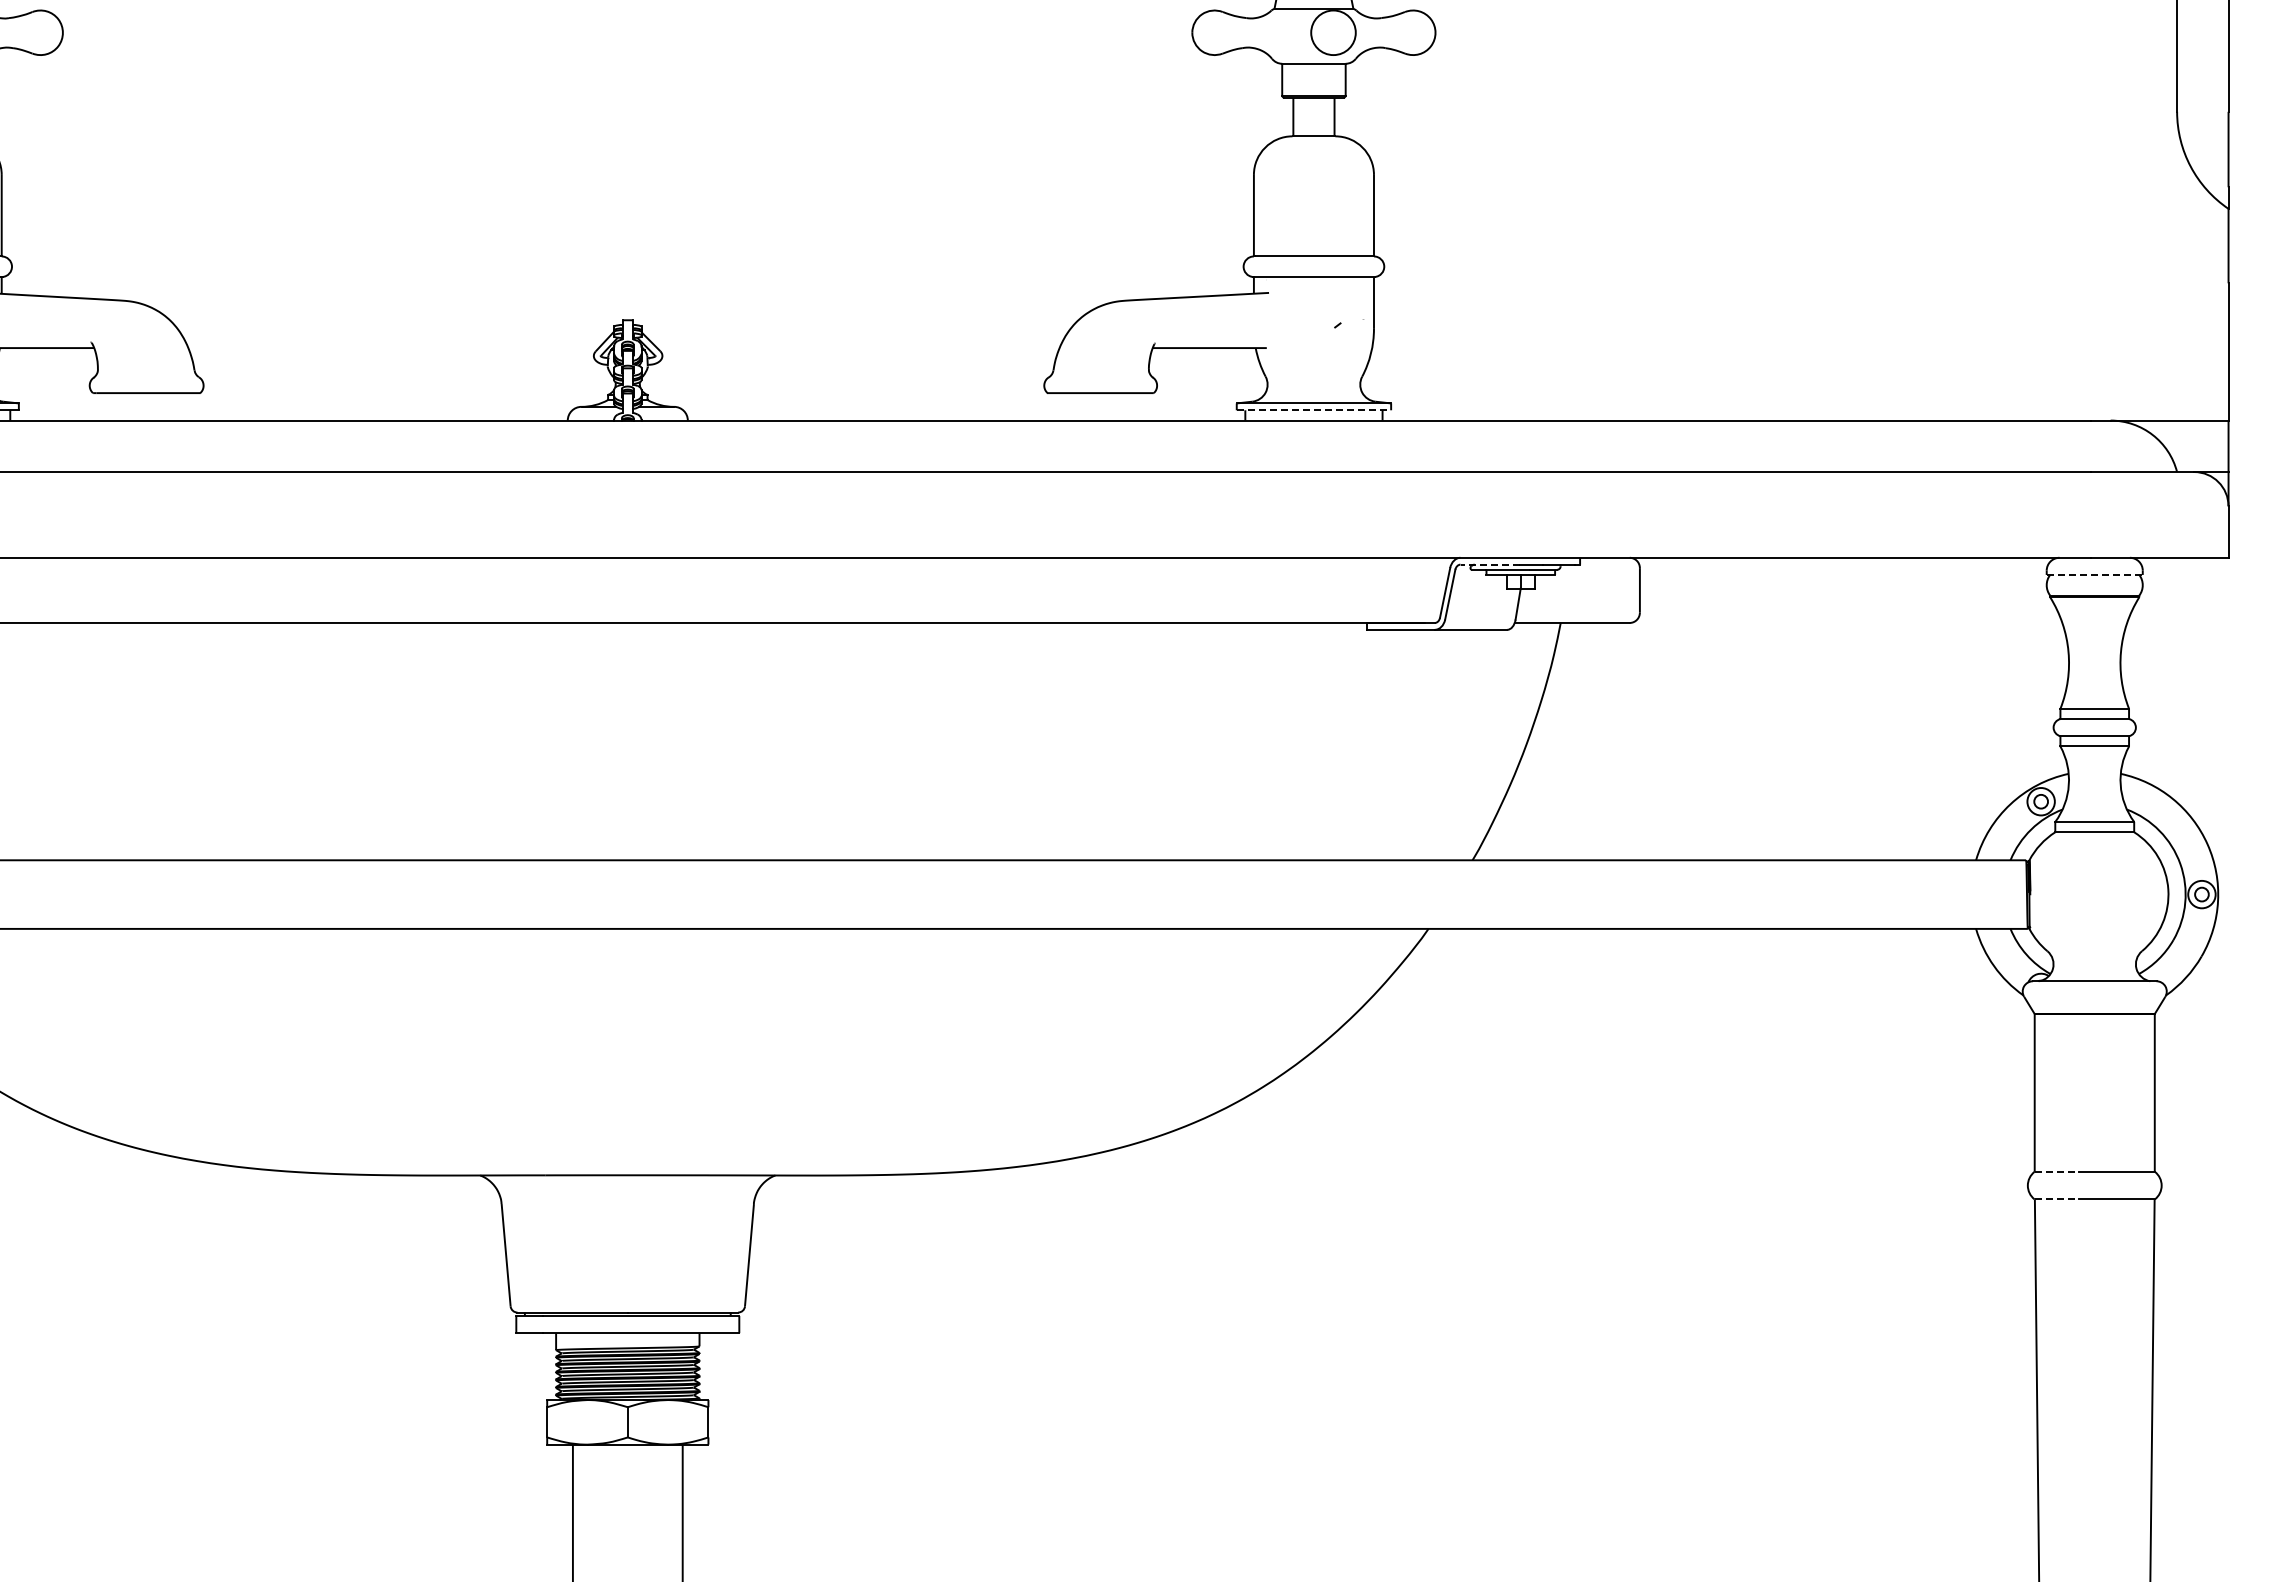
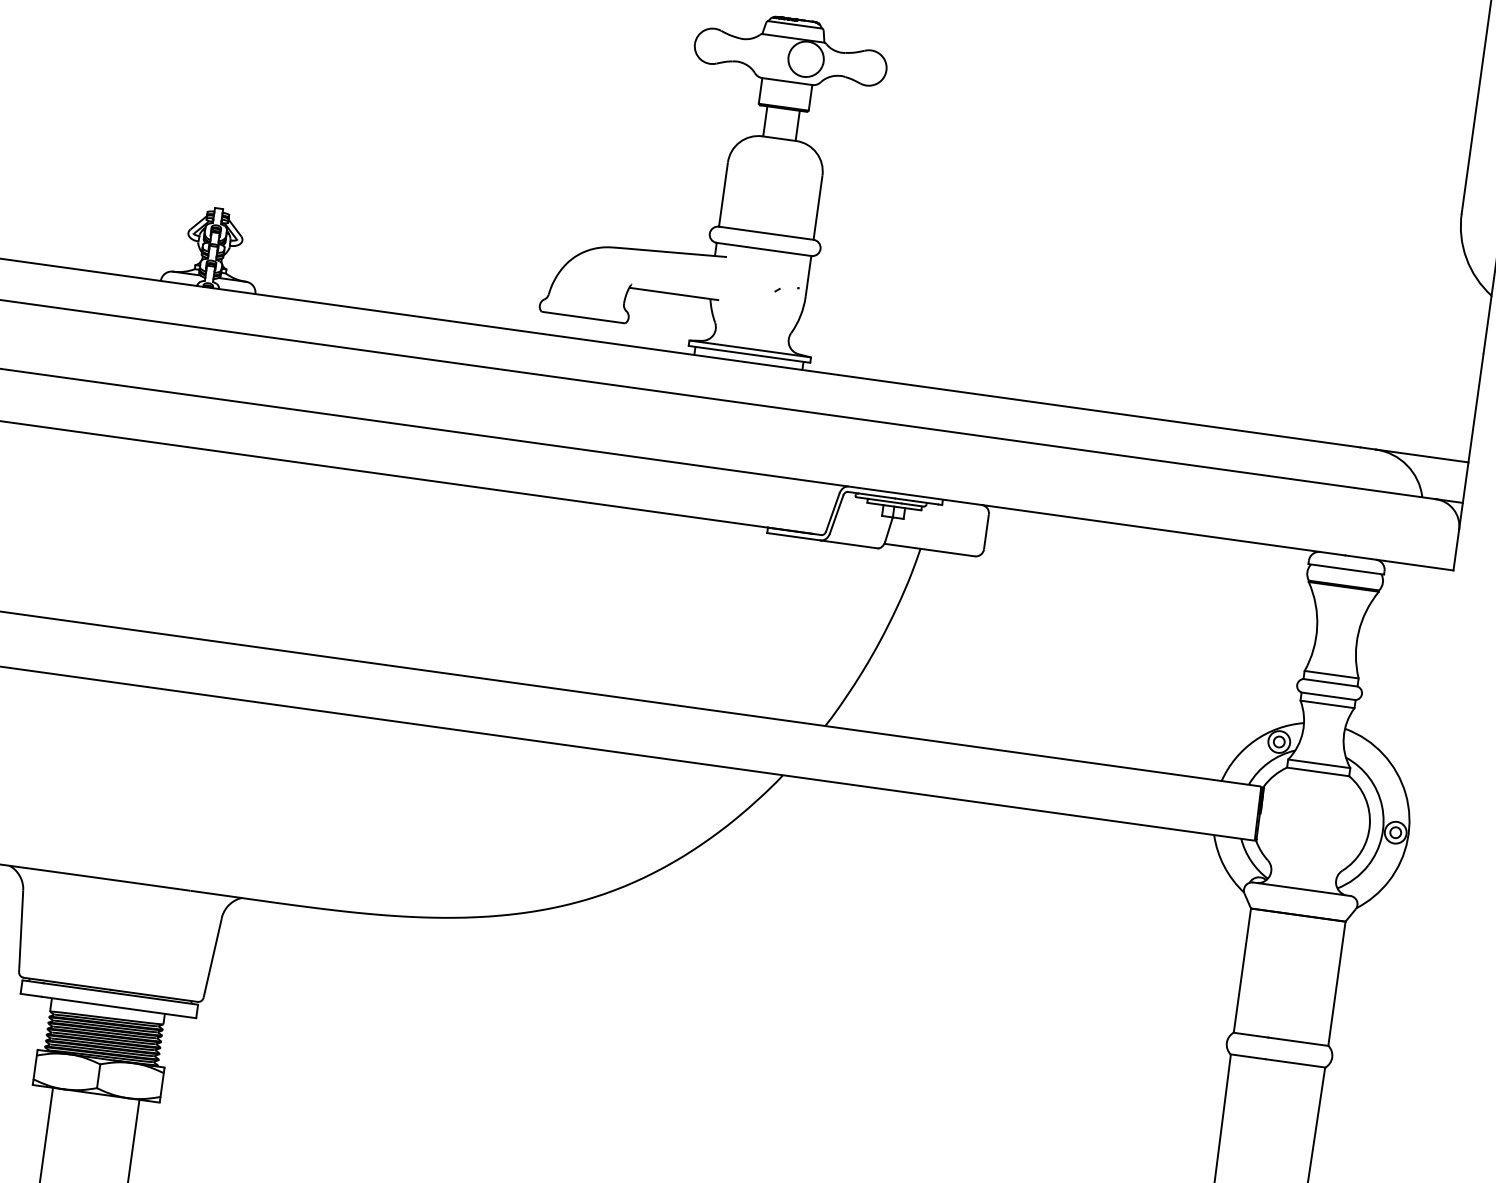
line: (1314, 410) -> (749, 354), dashed -> solid
line: (1490, 564) -> (871, 495), dashed -> solid
line: (2095, 574) -> (1346, 569), dashed -> solid
line: (2057, 1171) -> (1251, 1034), dashed -> solid
line: (2057, 1199) -> (1248, 1057), dashed -> solid

